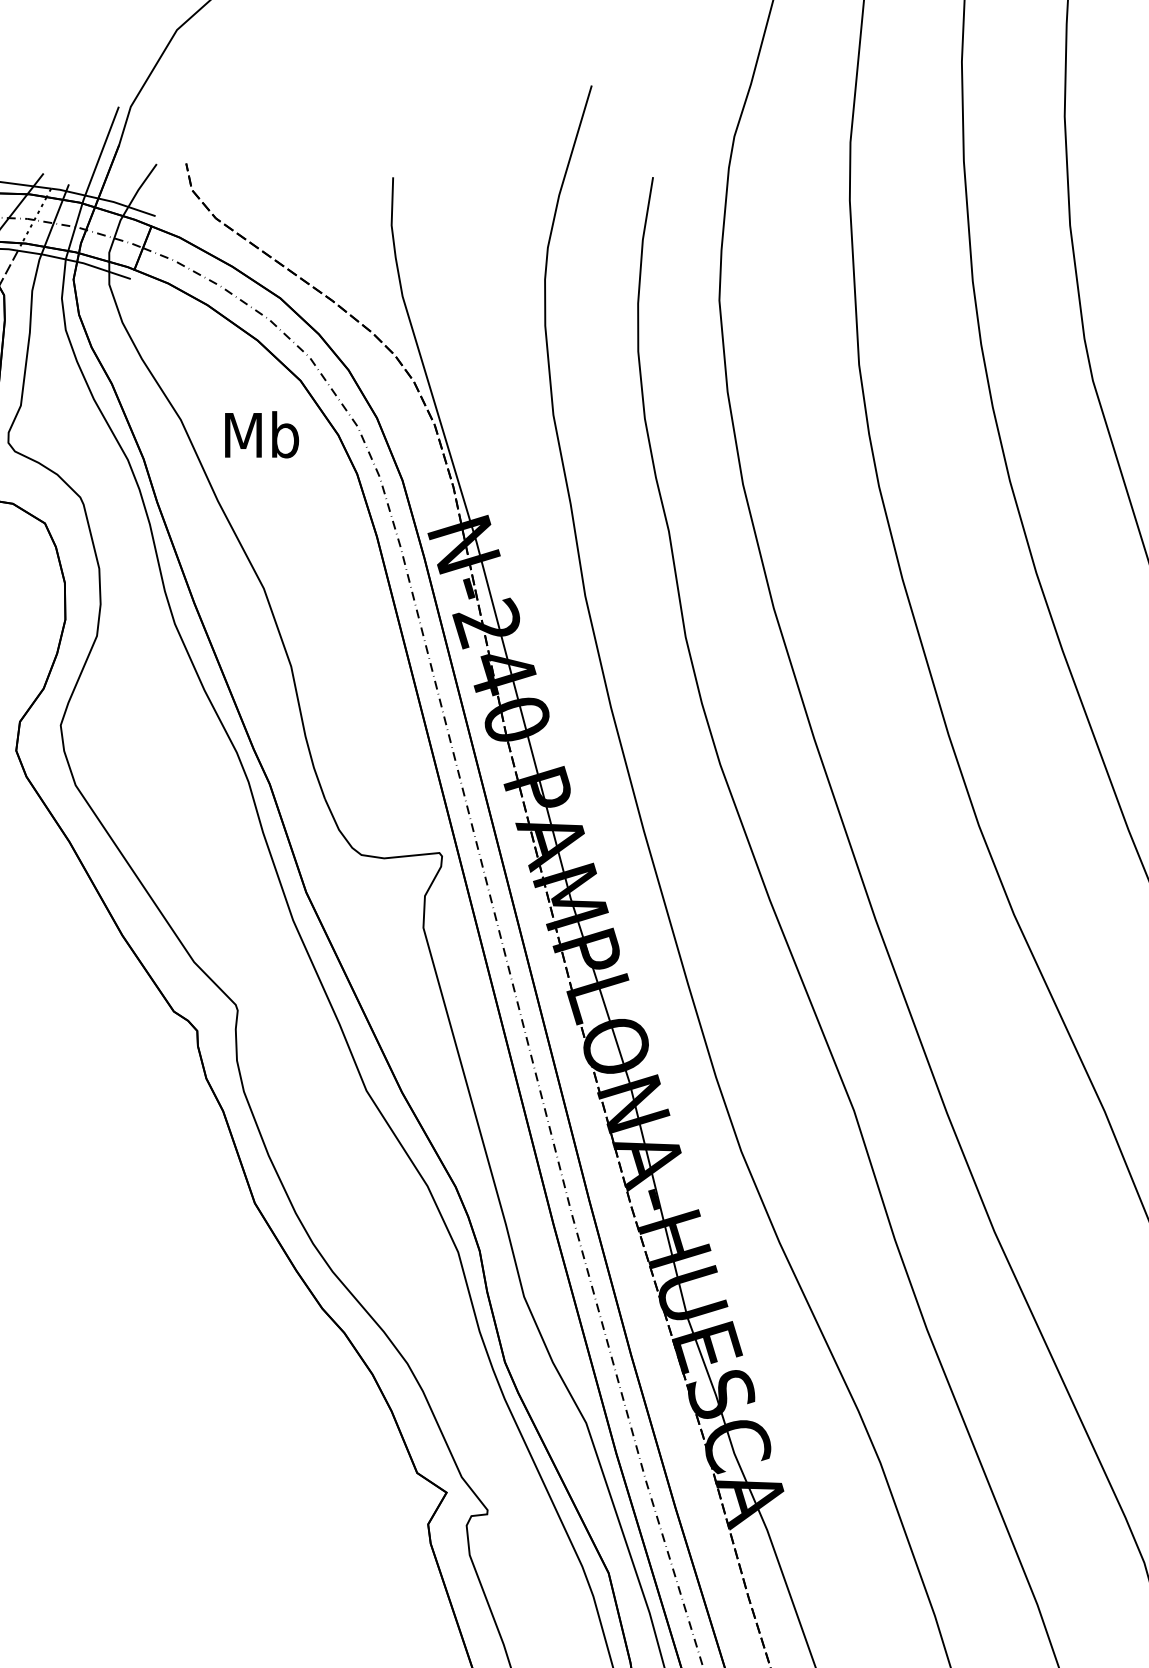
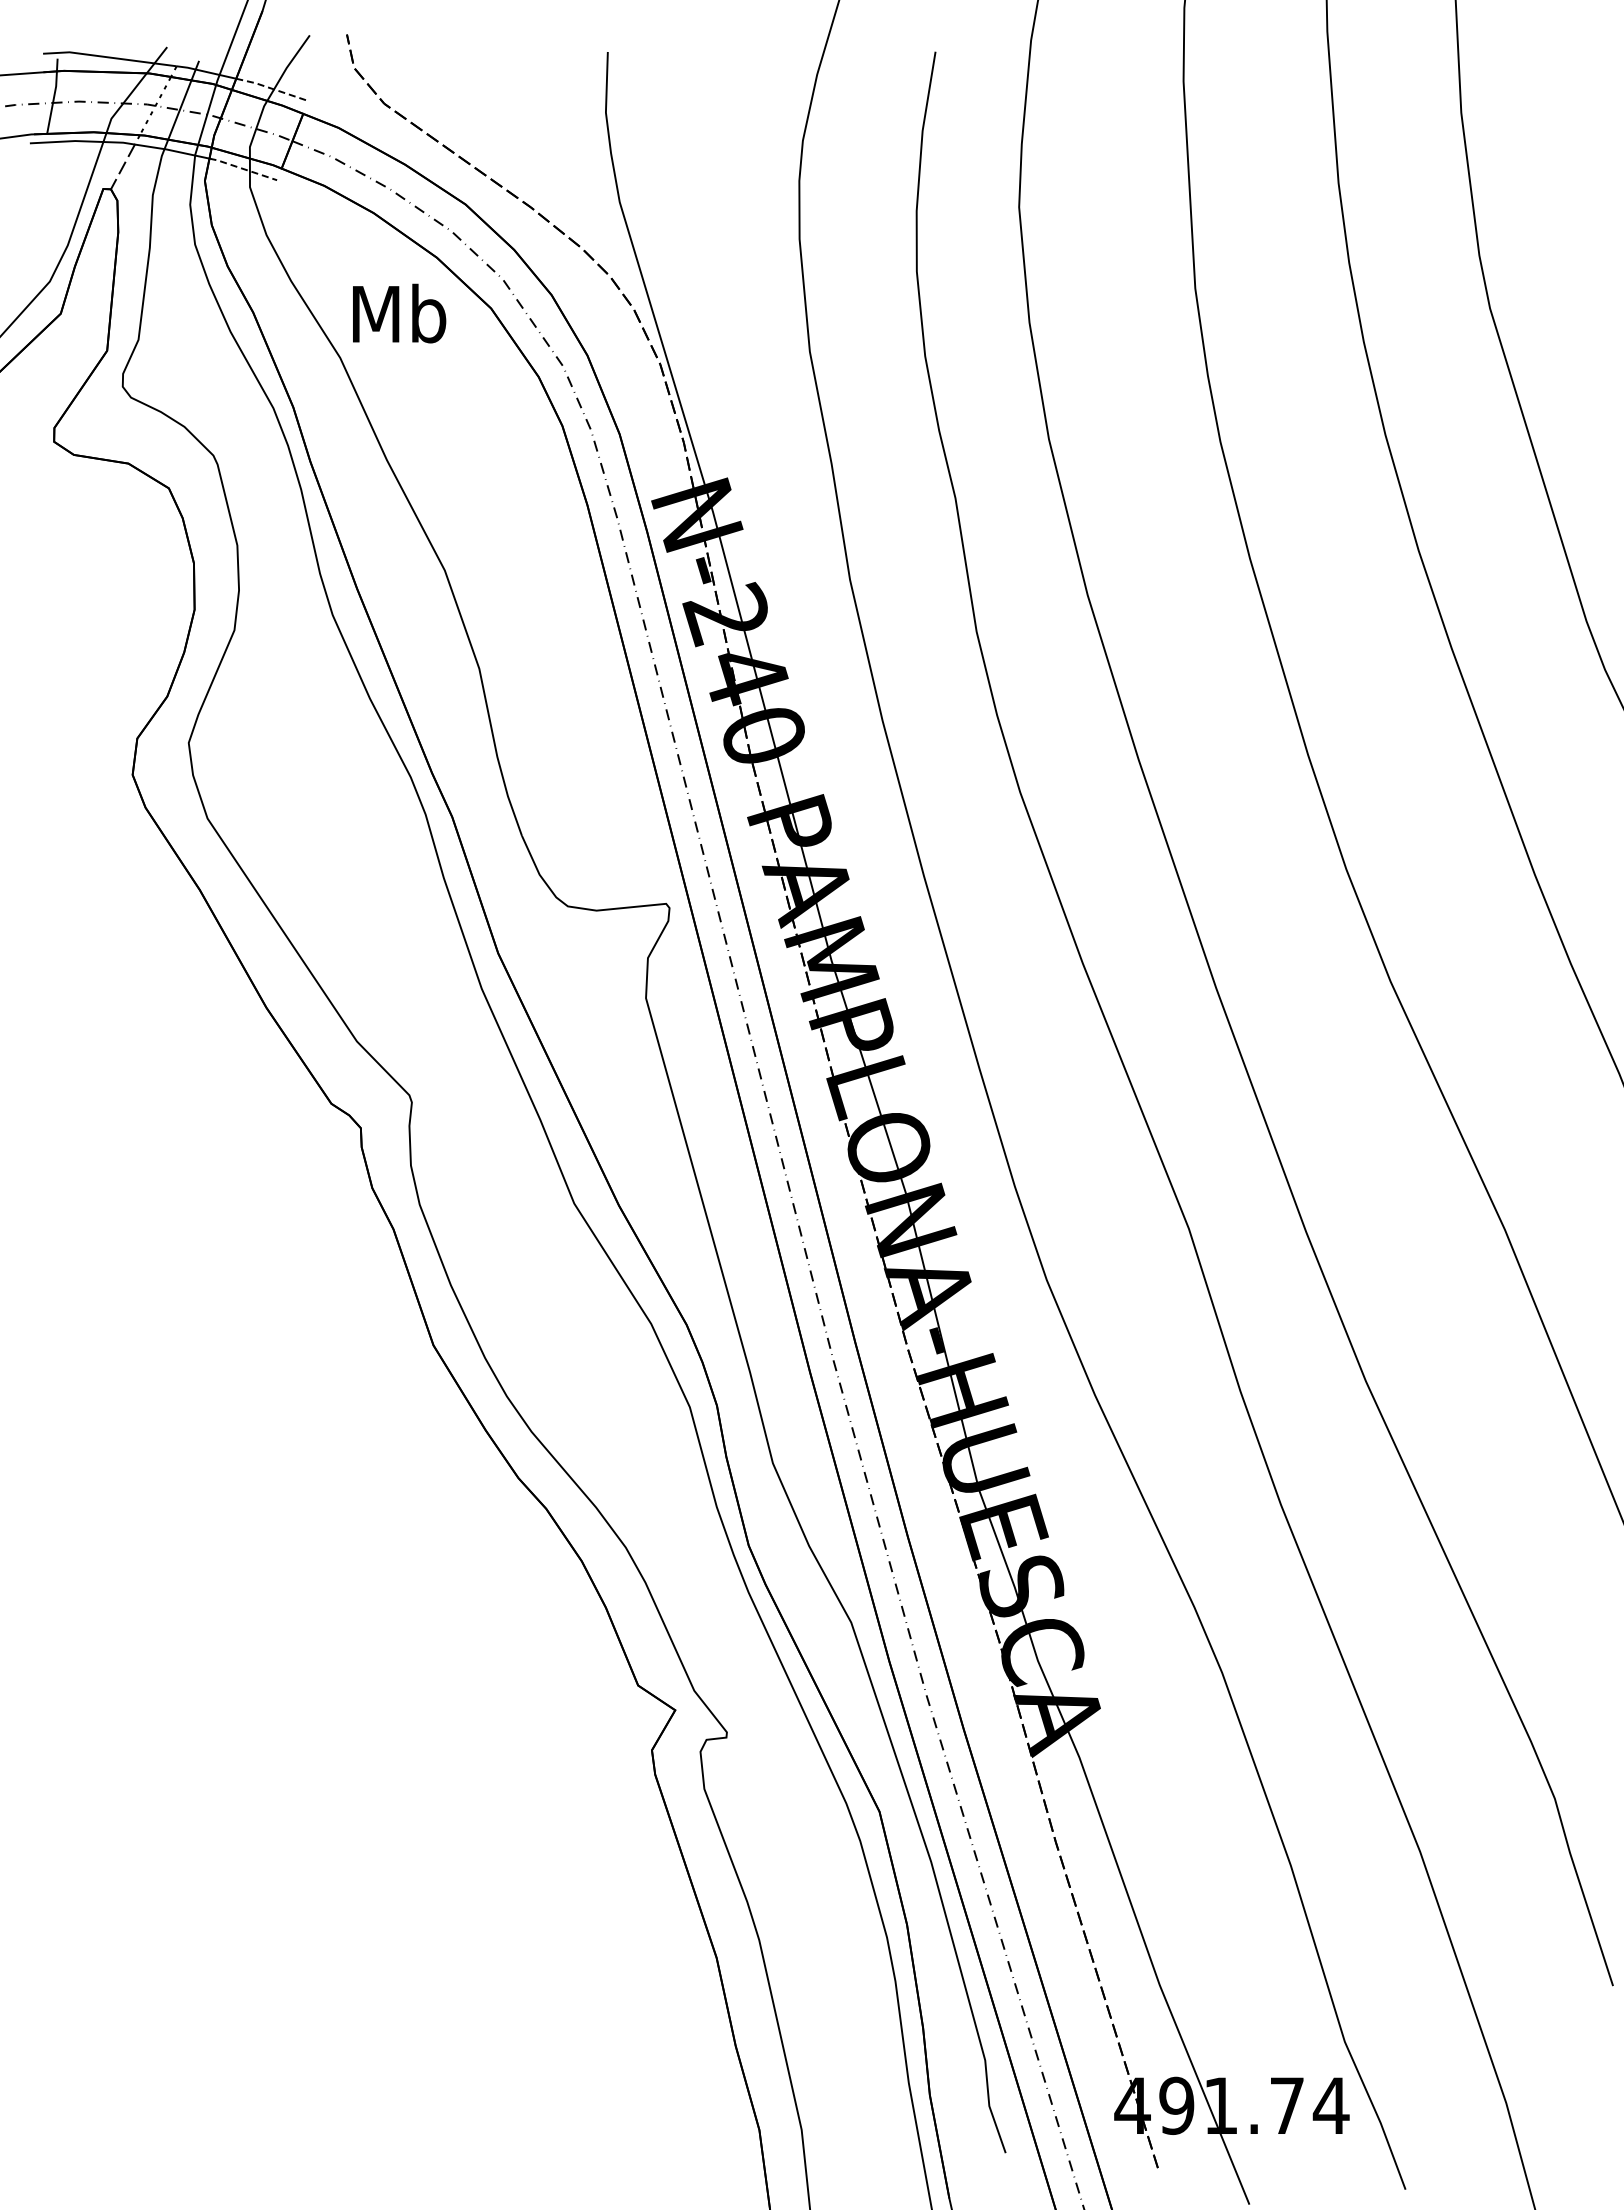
line: (127, 206) -> (272, 88), solid -> dashed
line: (104, 269) -> (243, 168), solid -> dashed
text: (262, 434) -> (399, 313), moved

